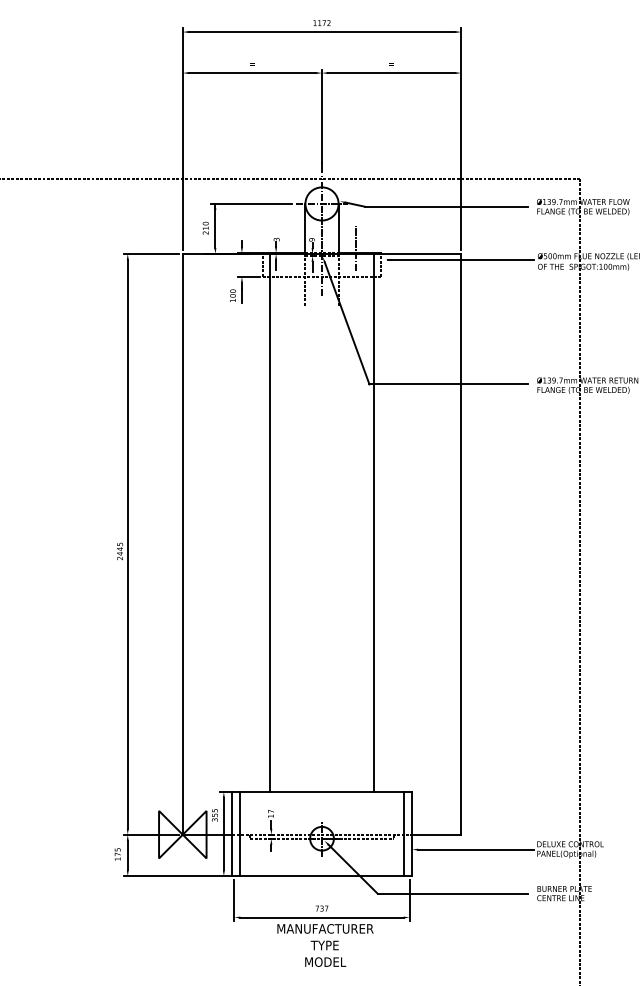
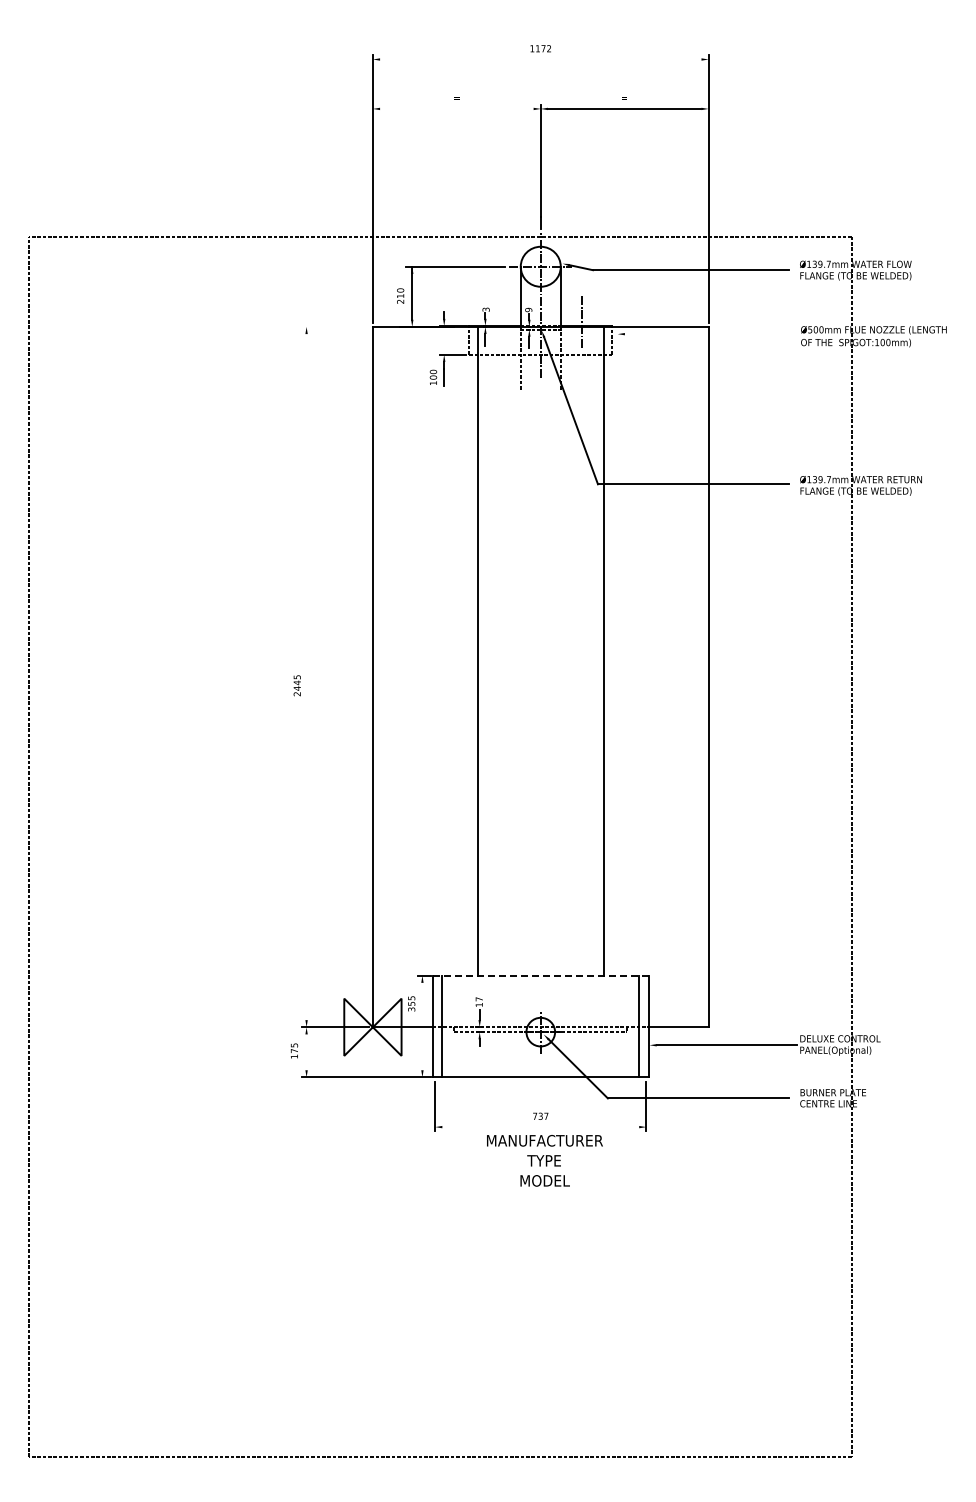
line: (321, 32) -> (540, 59), removed
line: (252, 72) -> (456, 108), removed
line: (151, 253) -> (335, 326), removed
line: (461, 260) -> (708, 334), removed
line: (127, 544) -> (306, 677), removed
line: (321, 791) -> (540, 975), solid -> dashed
line: (223, 834) -> (422, 1026), removed
line: (127, 855) -> (306, 1052), removed
line: (321, 917) -> (540, 1127), removed

